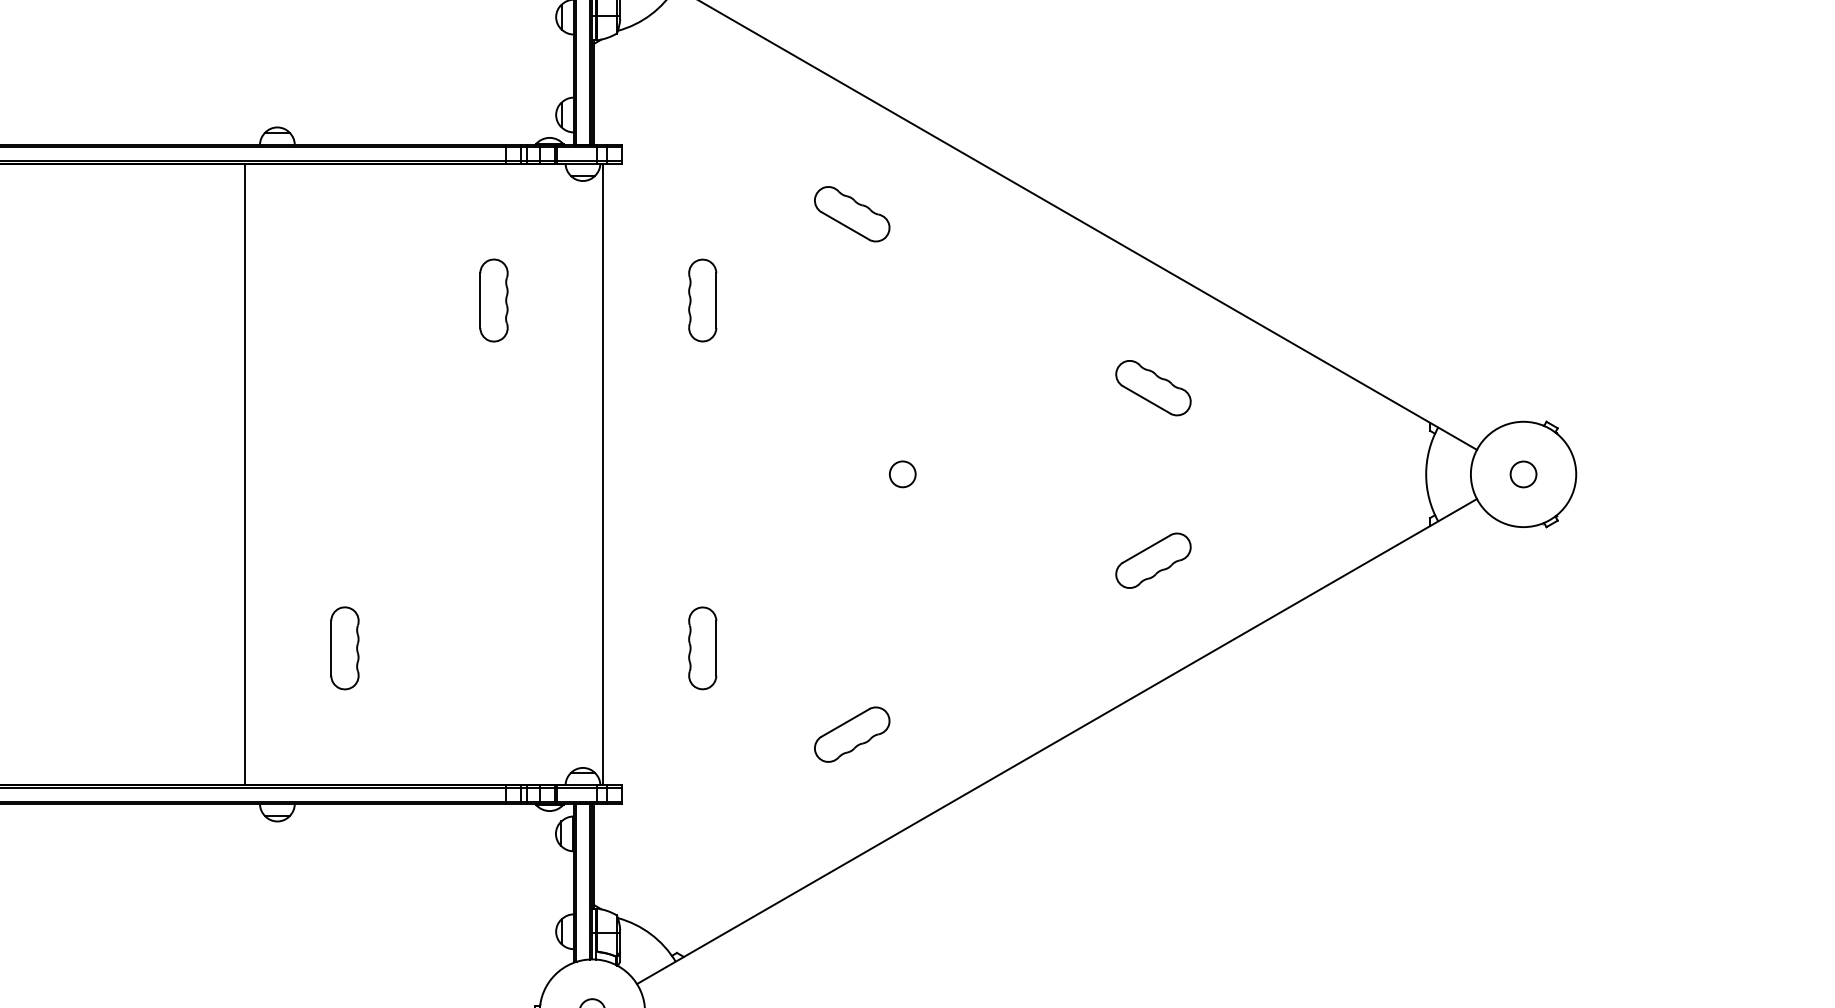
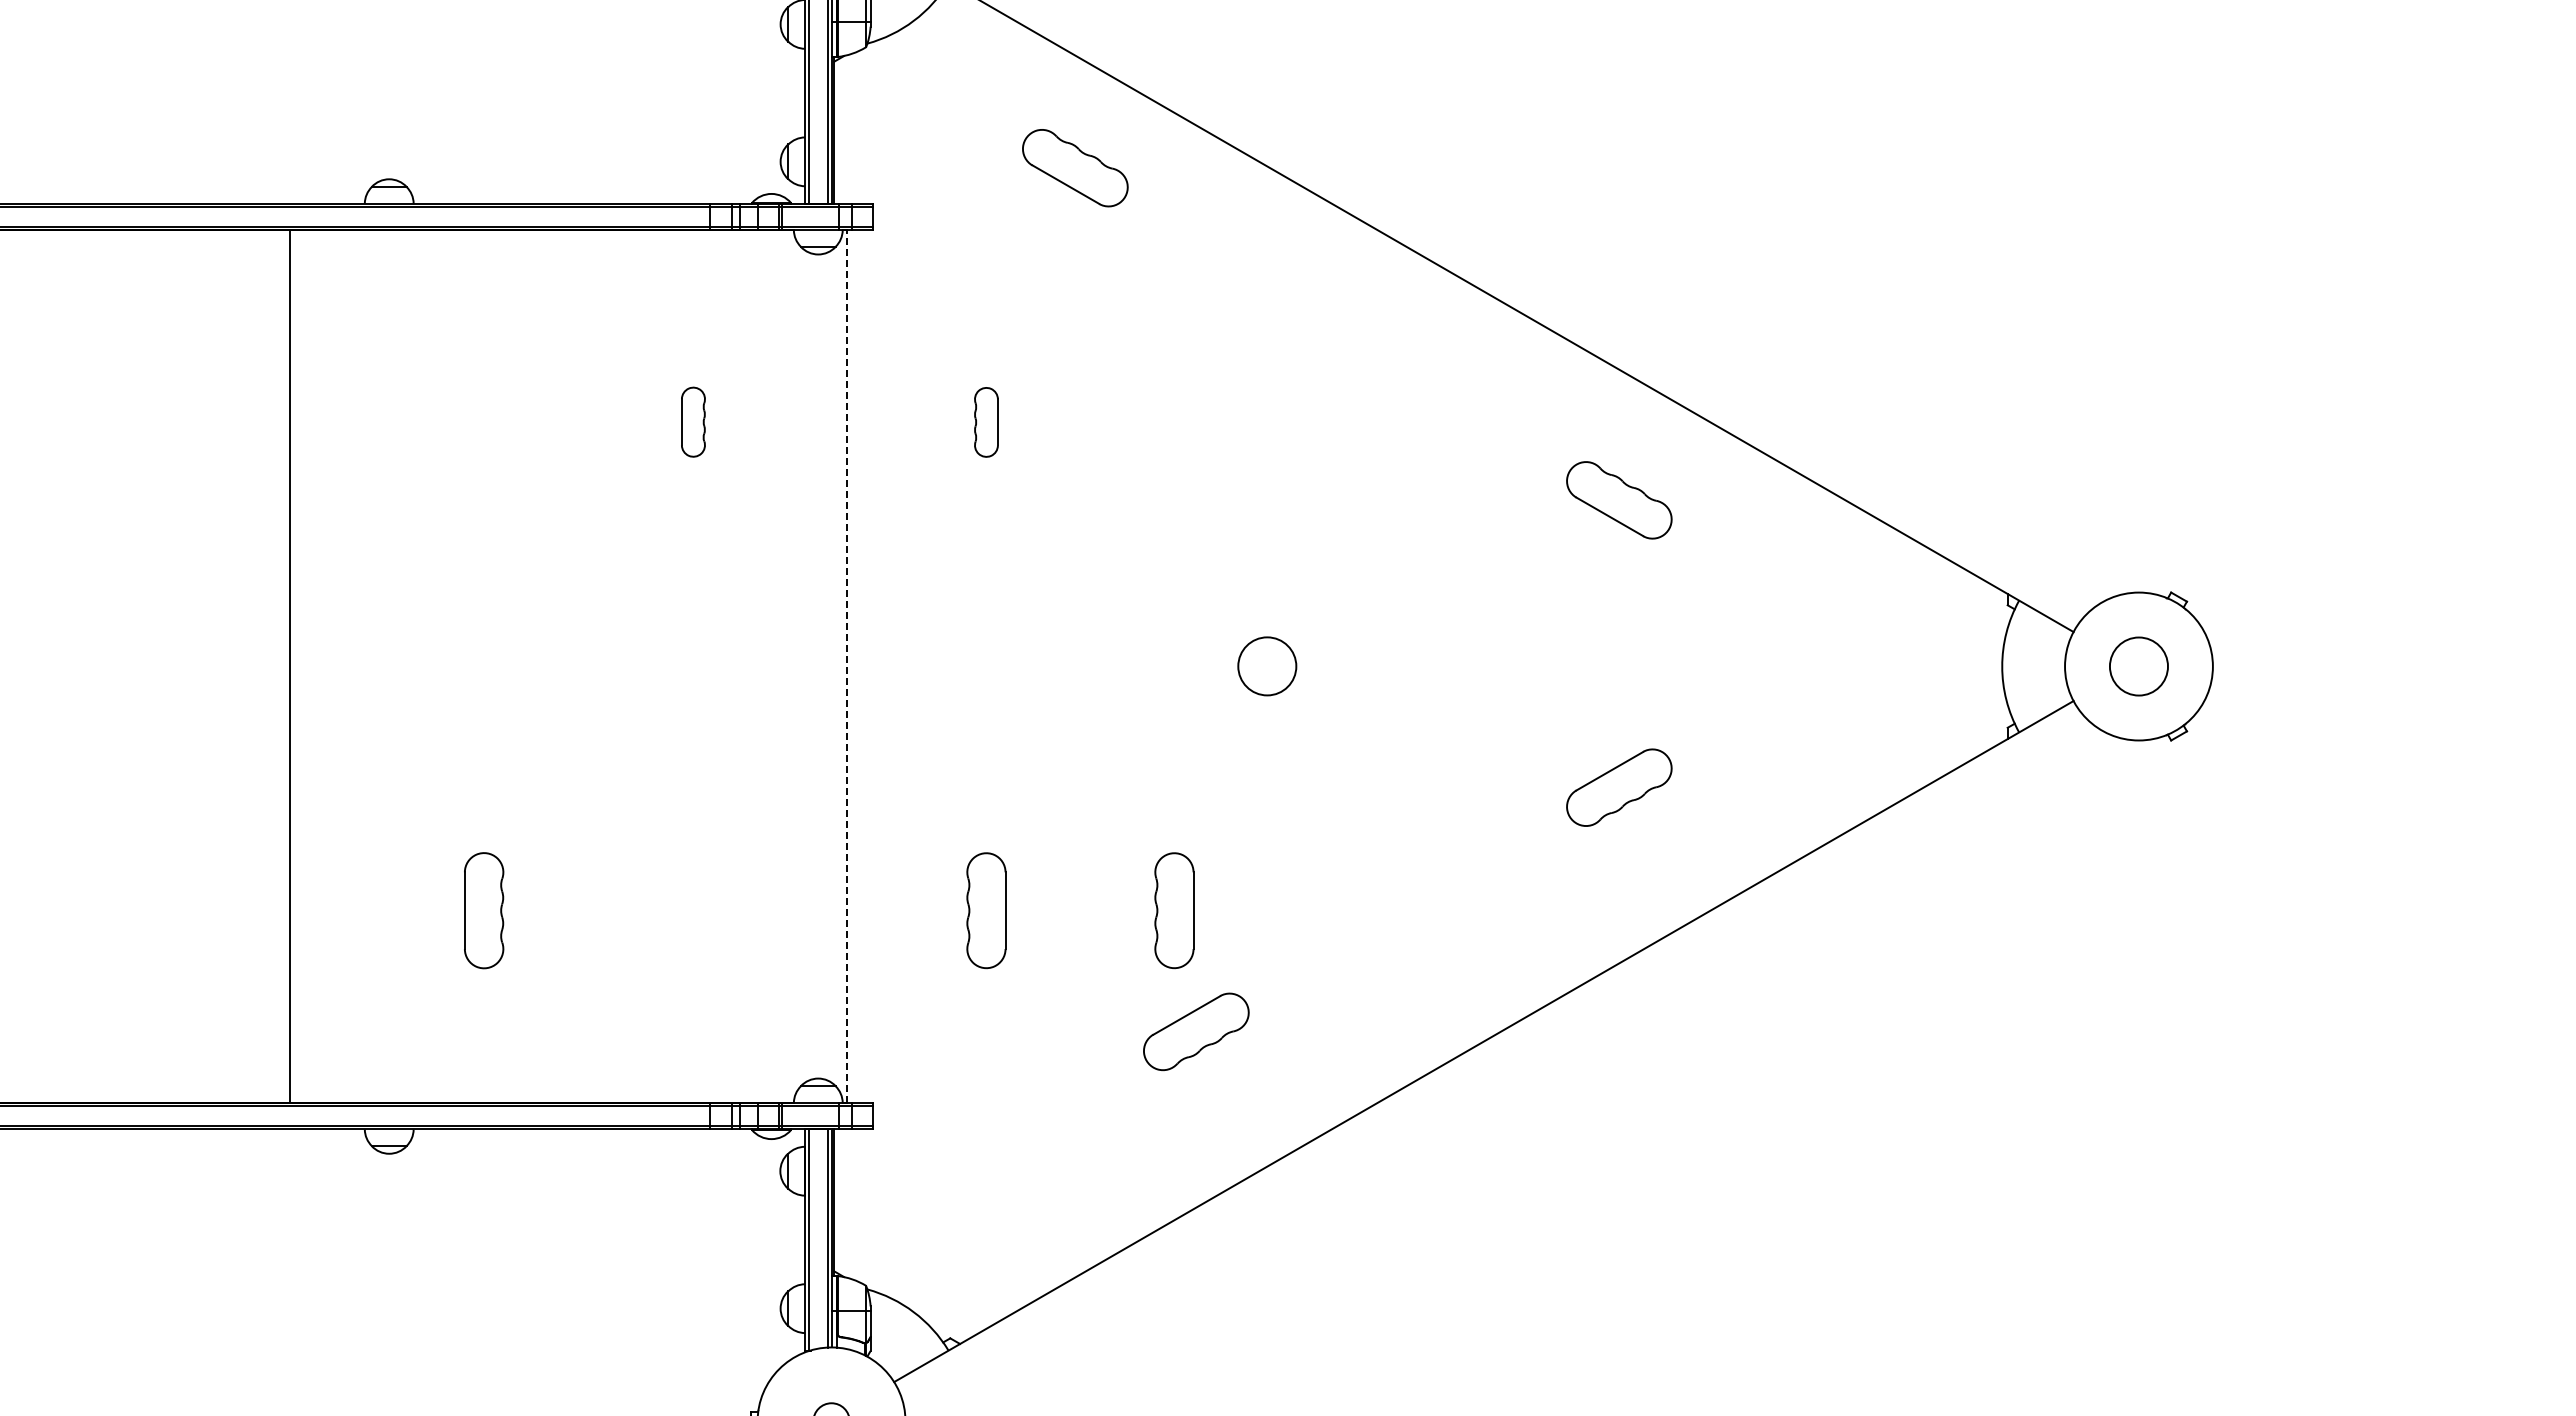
part: (852, 214) -> (1075, 168), moved
part: (494, 299) -> (693, 421), size x0.6
part: (702, 300) -> (986, 422), size x0.6
part: (1153, 388) -> (1619, 500), moved
line: (244, 474) -> (290, 666), moved
line: (603, 474) -> (846, 666), solid -> dashed
circle: (902, 474) -> (1267, 666), size x1.6
circle: (1523, 474) -> (2138, 666), size x1.6
part: (836, 648) -> (1174, 910), added

